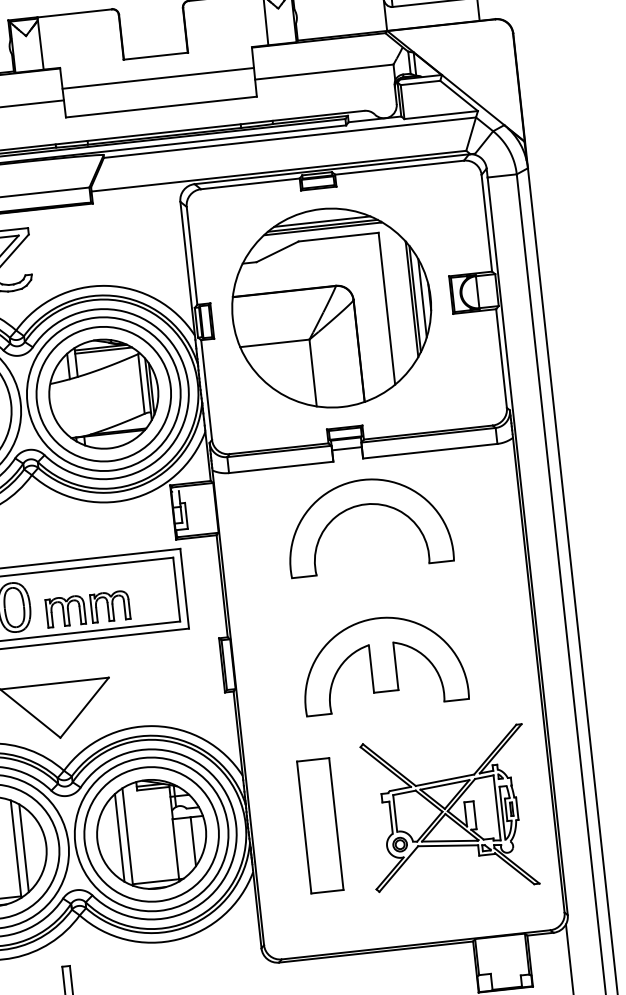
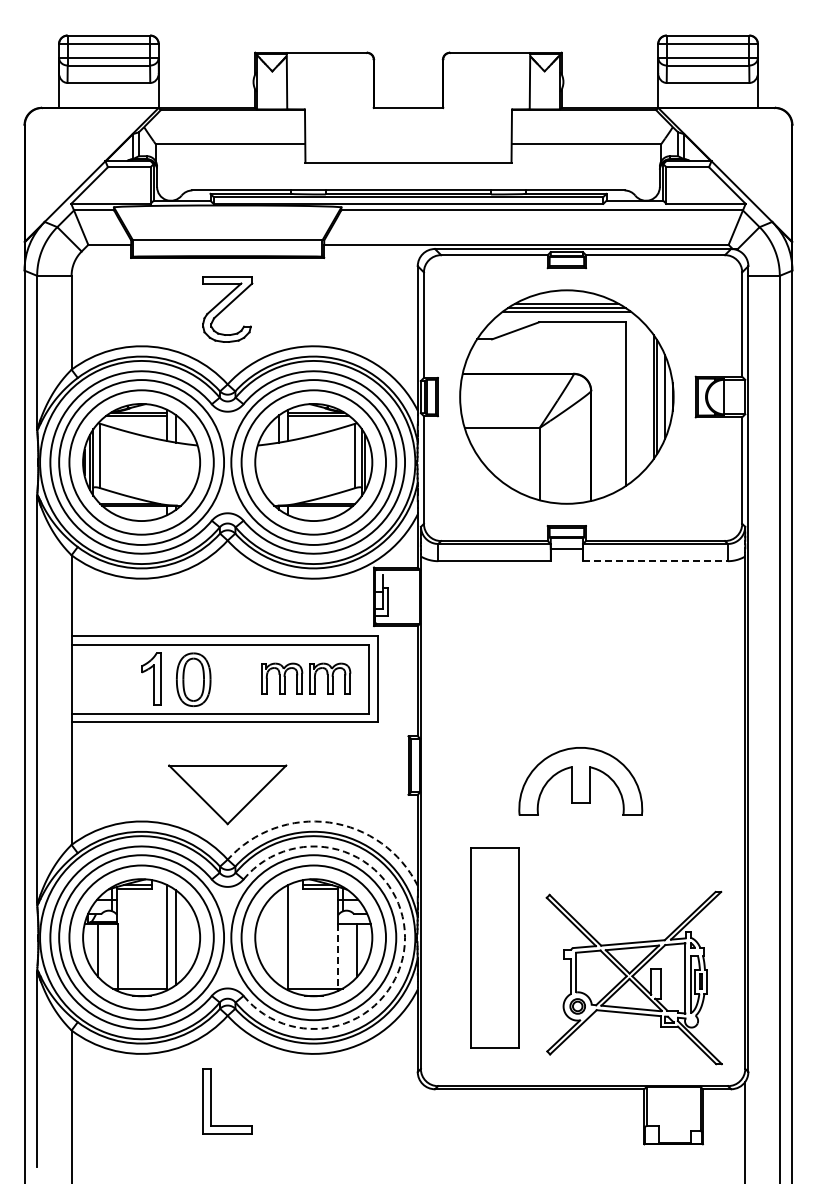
line: (158, 77) -> (408, 131), removed
line: (430, 451) -> (655, 561), solid -> dashed
part: (365, 505) -> (580, 611), removed
part: (88, 608) -> (306, 678), moved
part: (383, 662) -> (580, 781), size x0.7
arc: (154, 726) -> (329, 822), solid -> dashed
part: (448, 812) -> (633, 977), moved
arc: (236, 824) -> (405, 937), solid -> dashed
part: (320, 825) -> (494, 947), size x1.4
line: (119, 837) -> (279, 937), removed
line: (175, 849) -> (337, 956), solid -> dashed

